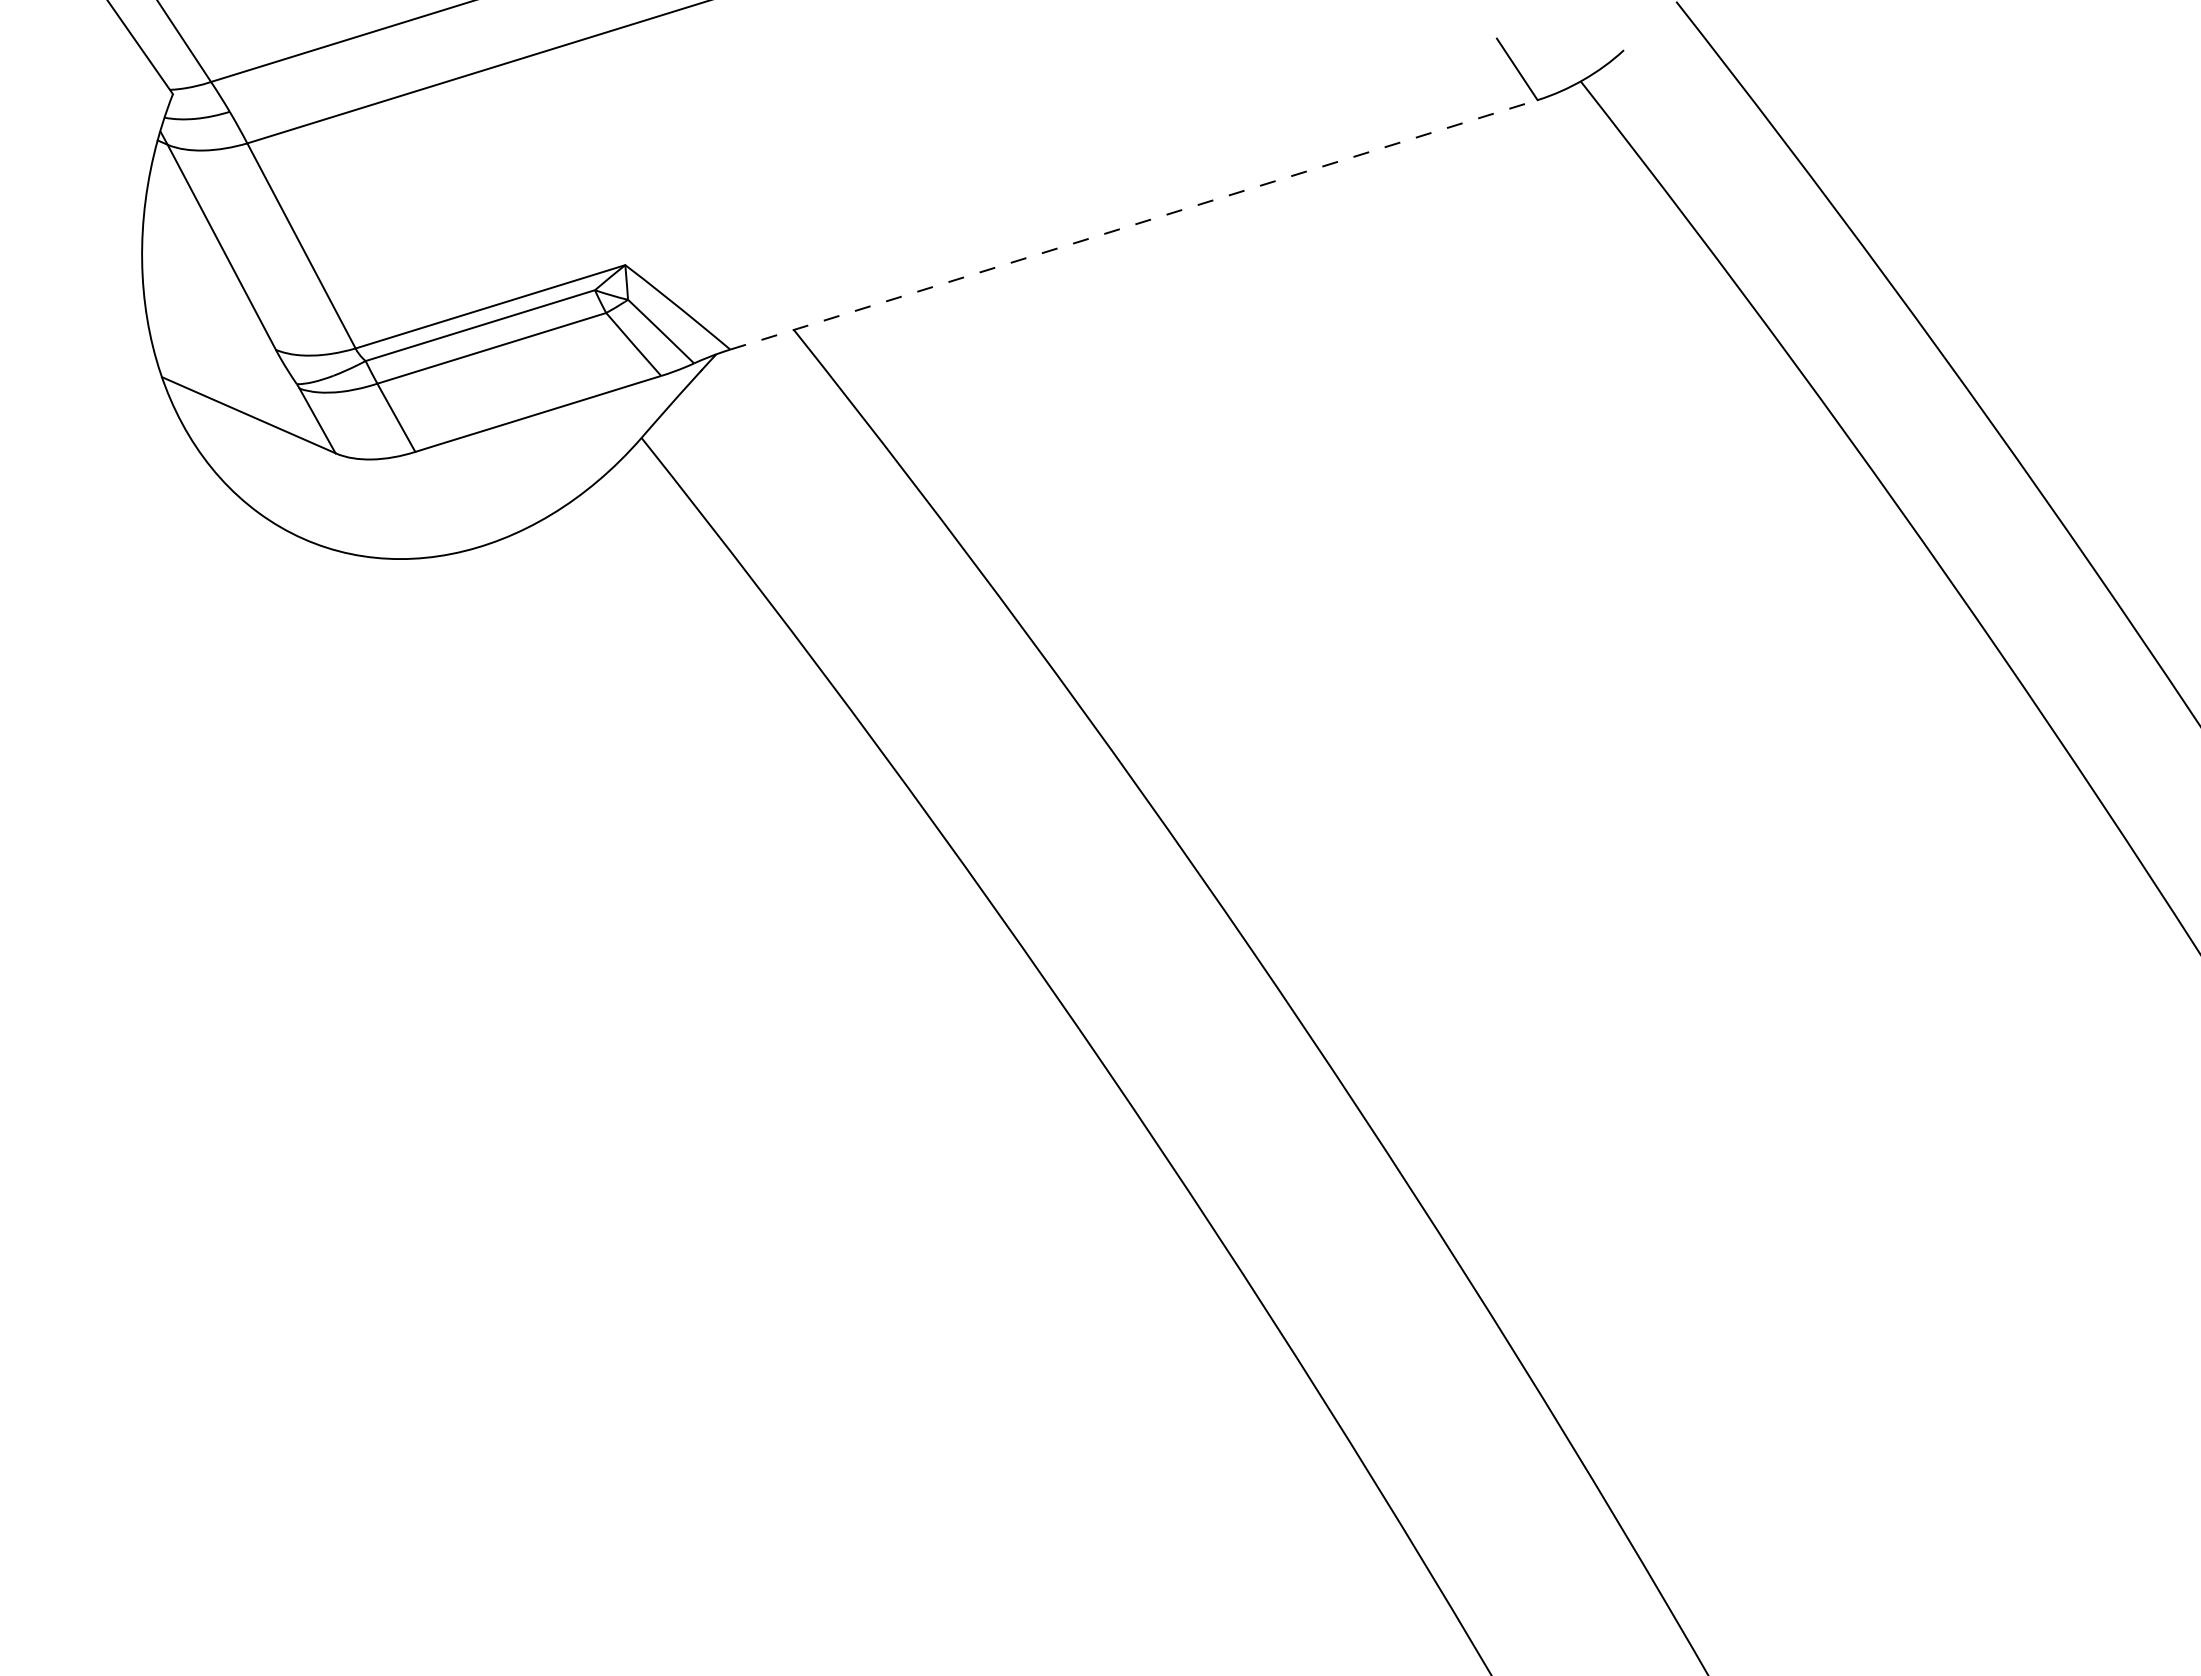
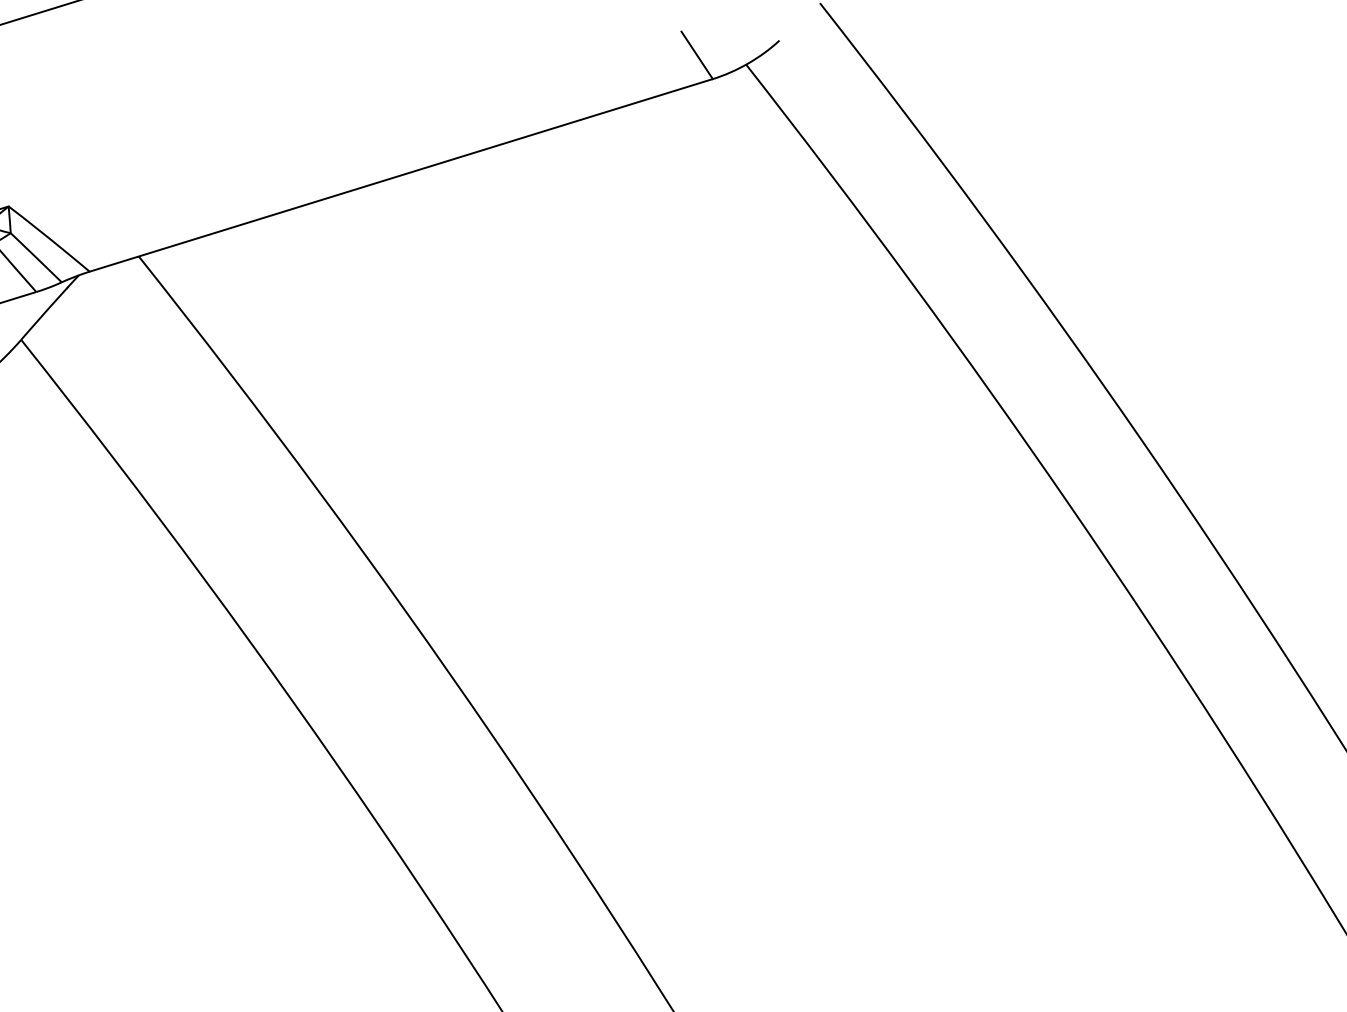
line: (1134, 224) -> (401, 175), dashed -> solid

